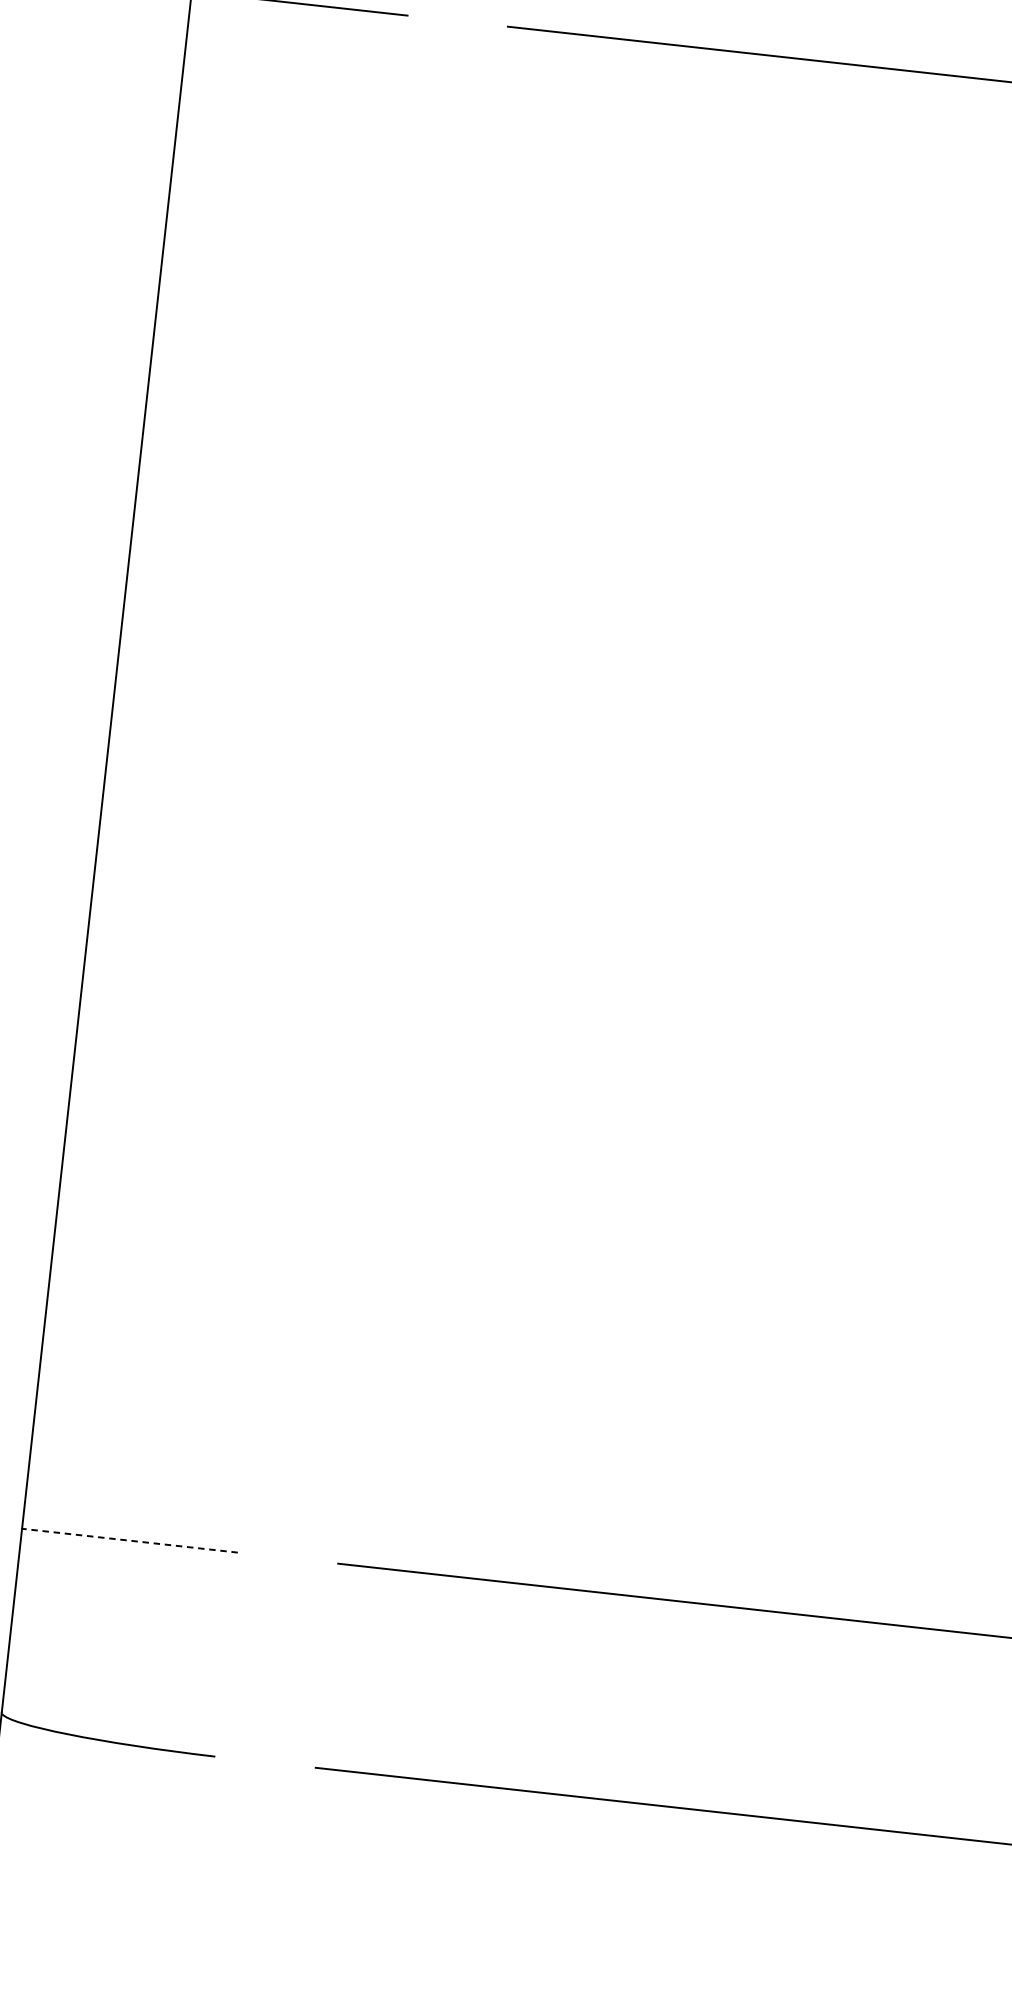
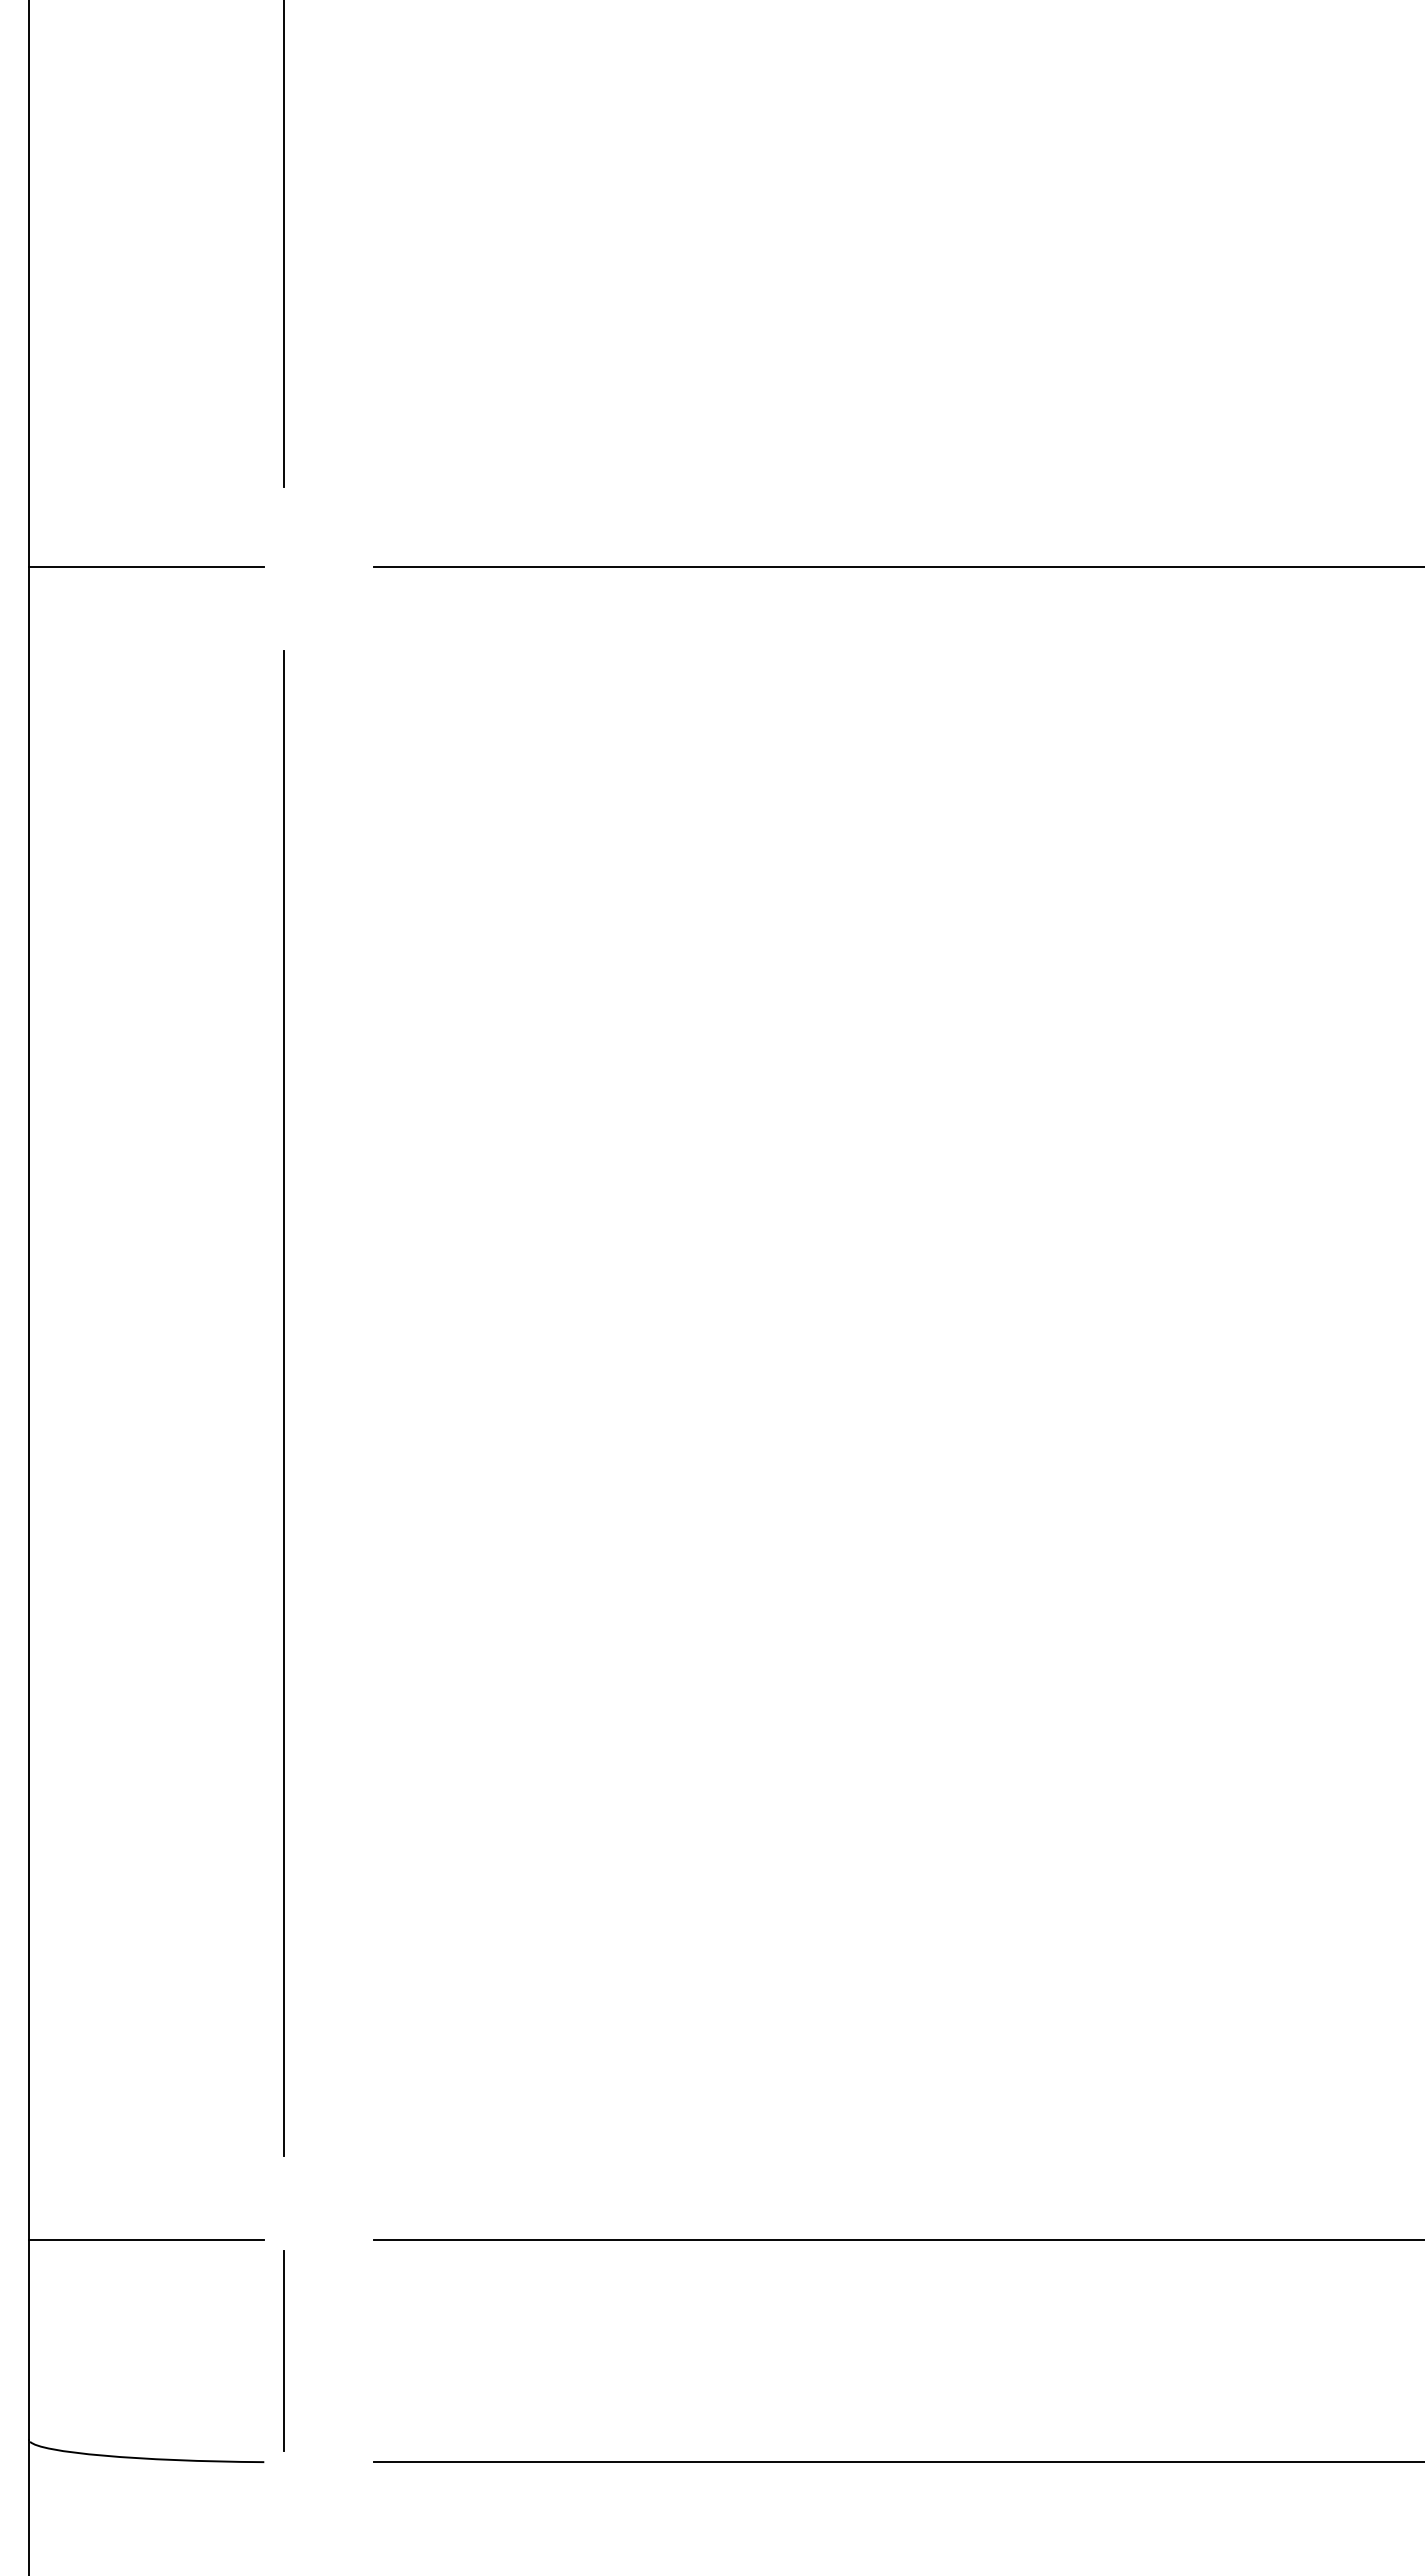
line: (341, 786) -> (284, 1403), added
line: (129, 1541) -> (146, 2240), dashed -> solid
line: (244, 1656) -> (283, 2350), added

